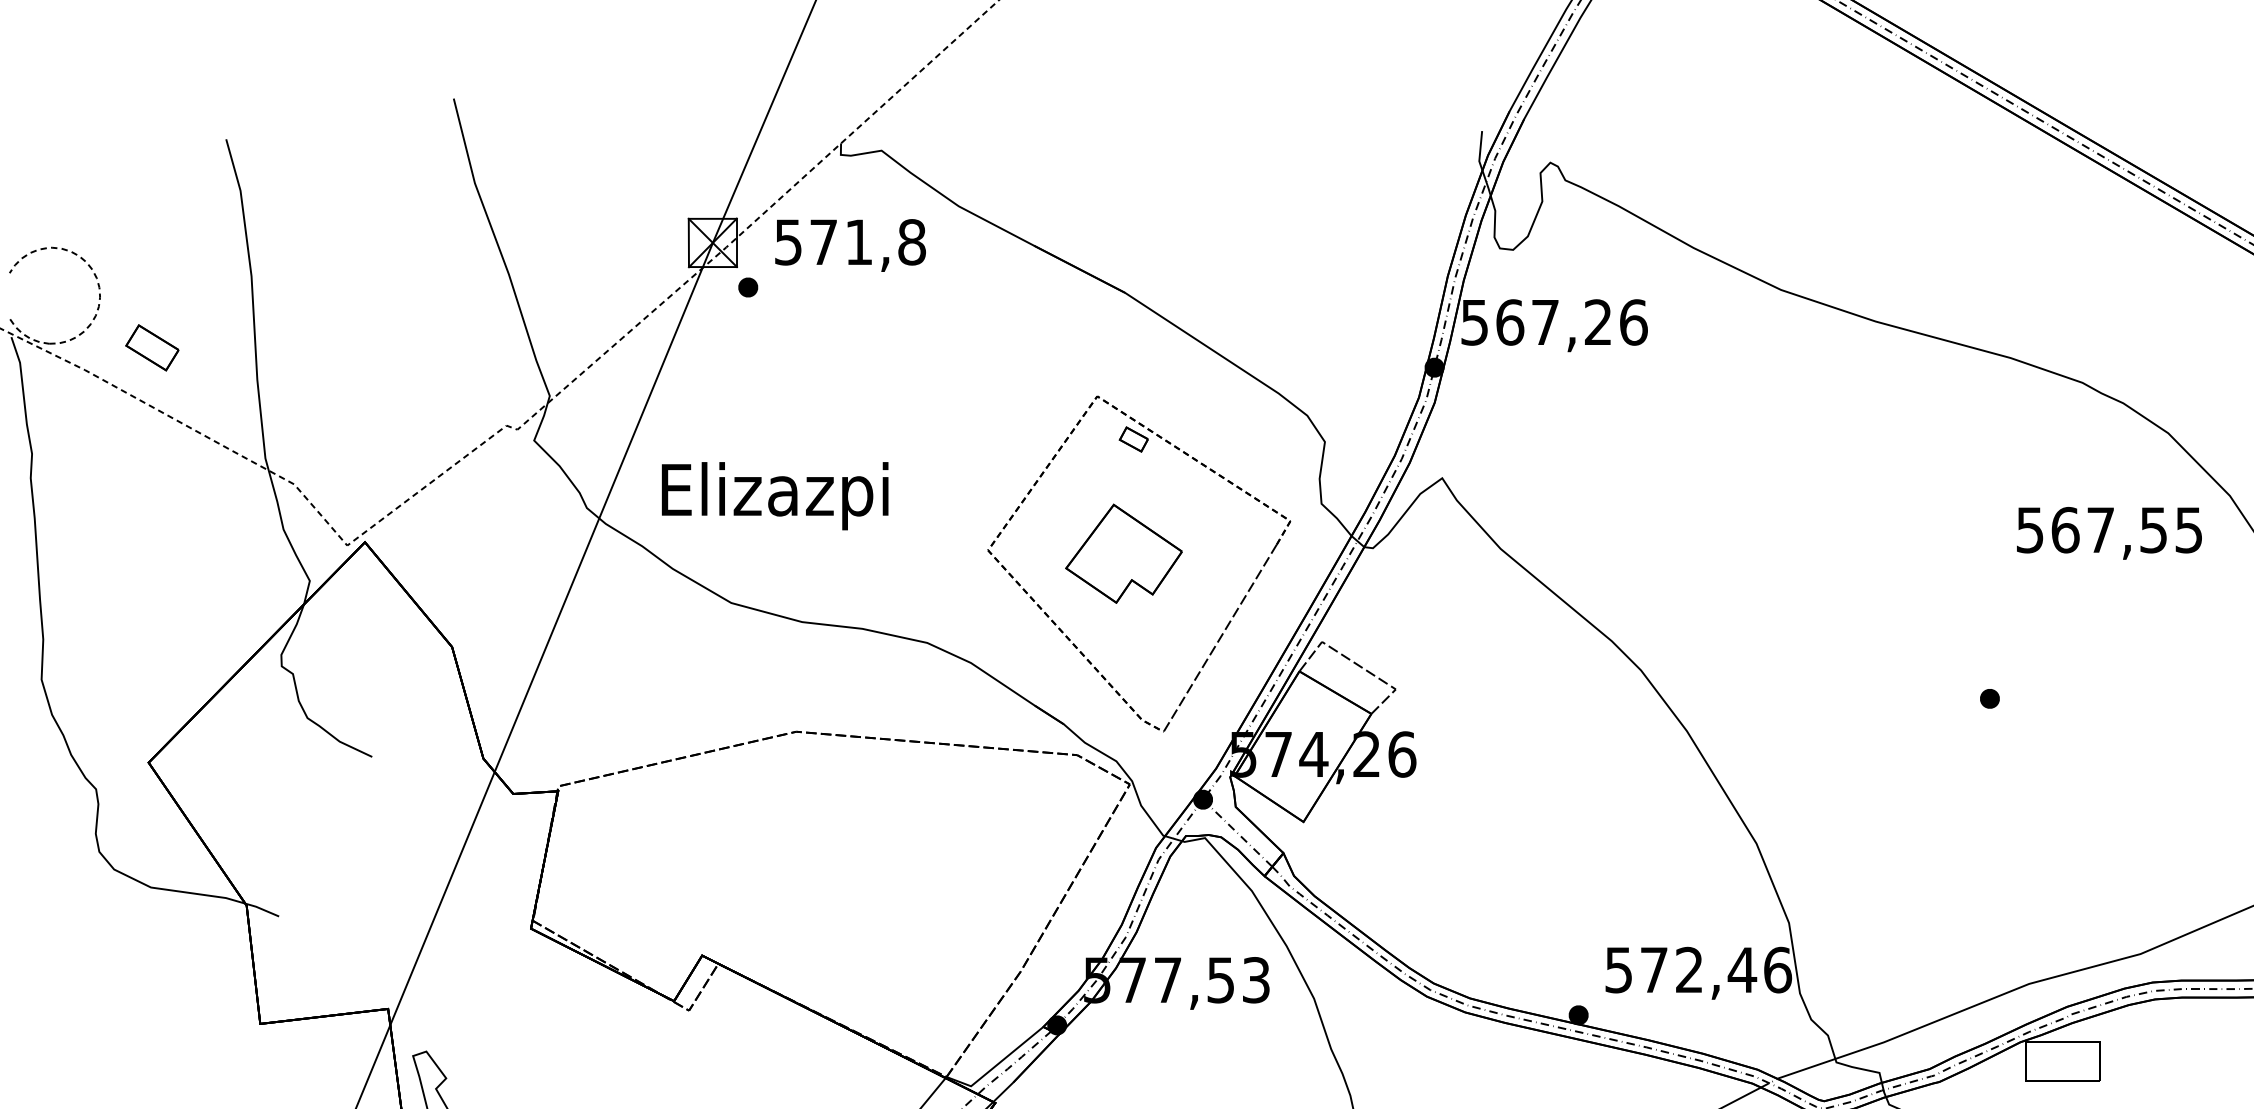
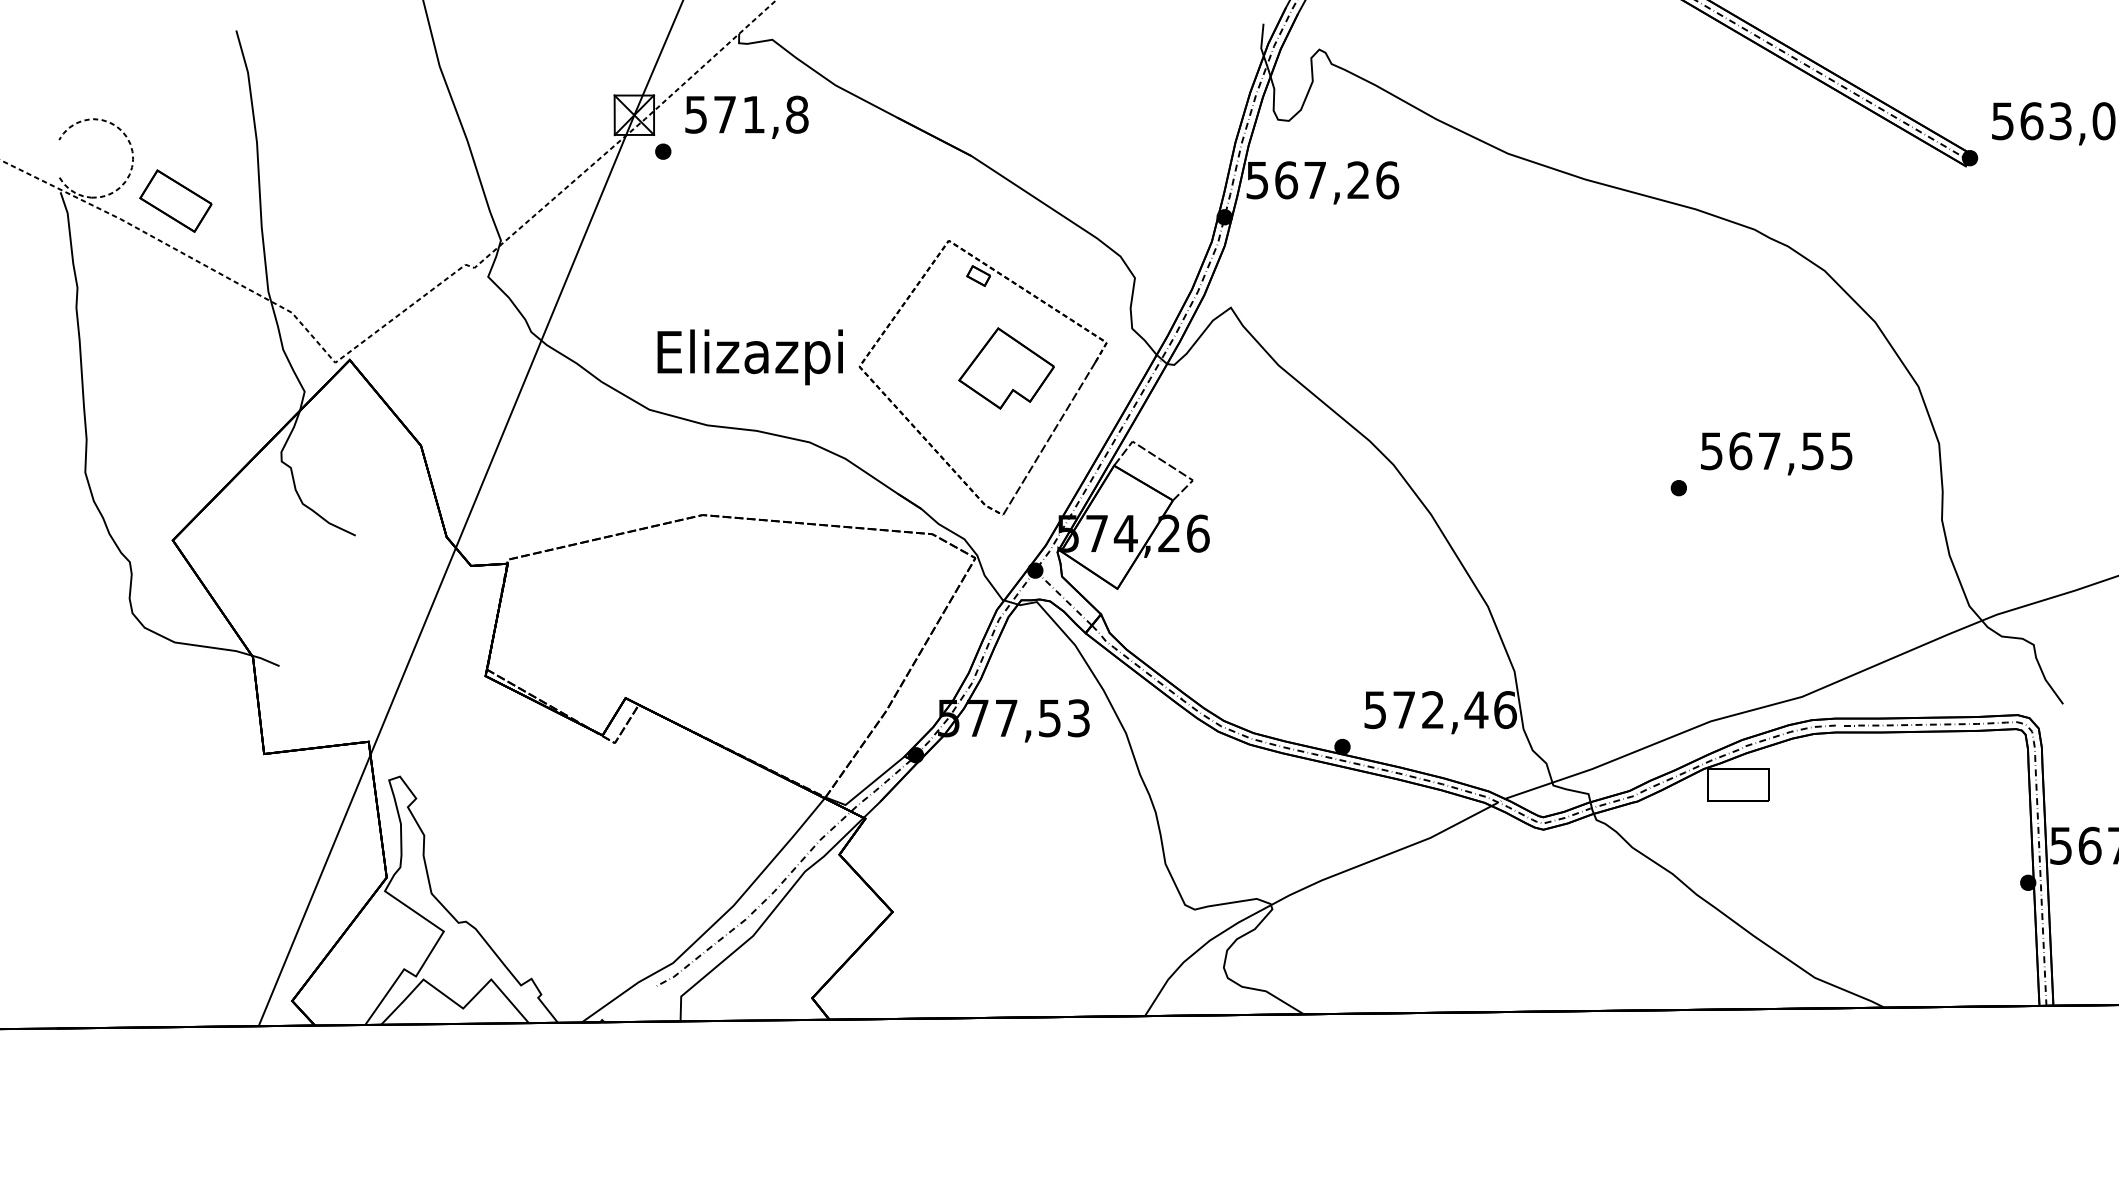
part: (151, 347) -> (175, 200), size x1.67
text: (774, 496) -> (749, 357), moved
text: (2109, 533) -> (1776, 453), moved
part: (1123, 553) -> (1006, 368), moved

